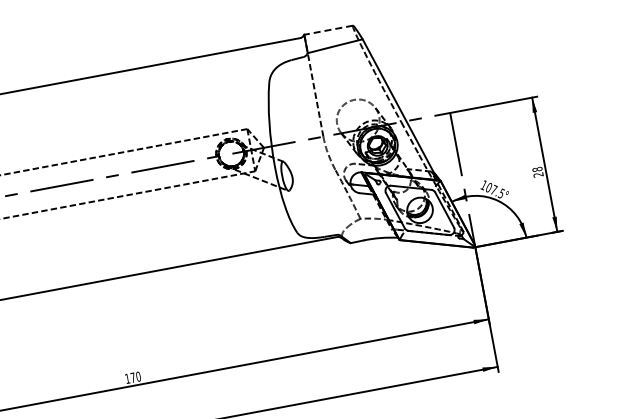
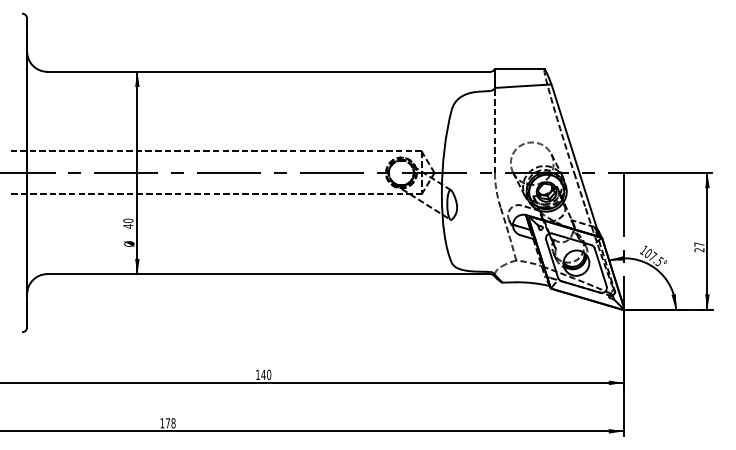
line: (328, 30) -> (519, 69), dashed -> solid
text: (537, 169) -> (699, 244), 28 -> 27
text: (132, 377) -> (263, 374), 170 -> 140

